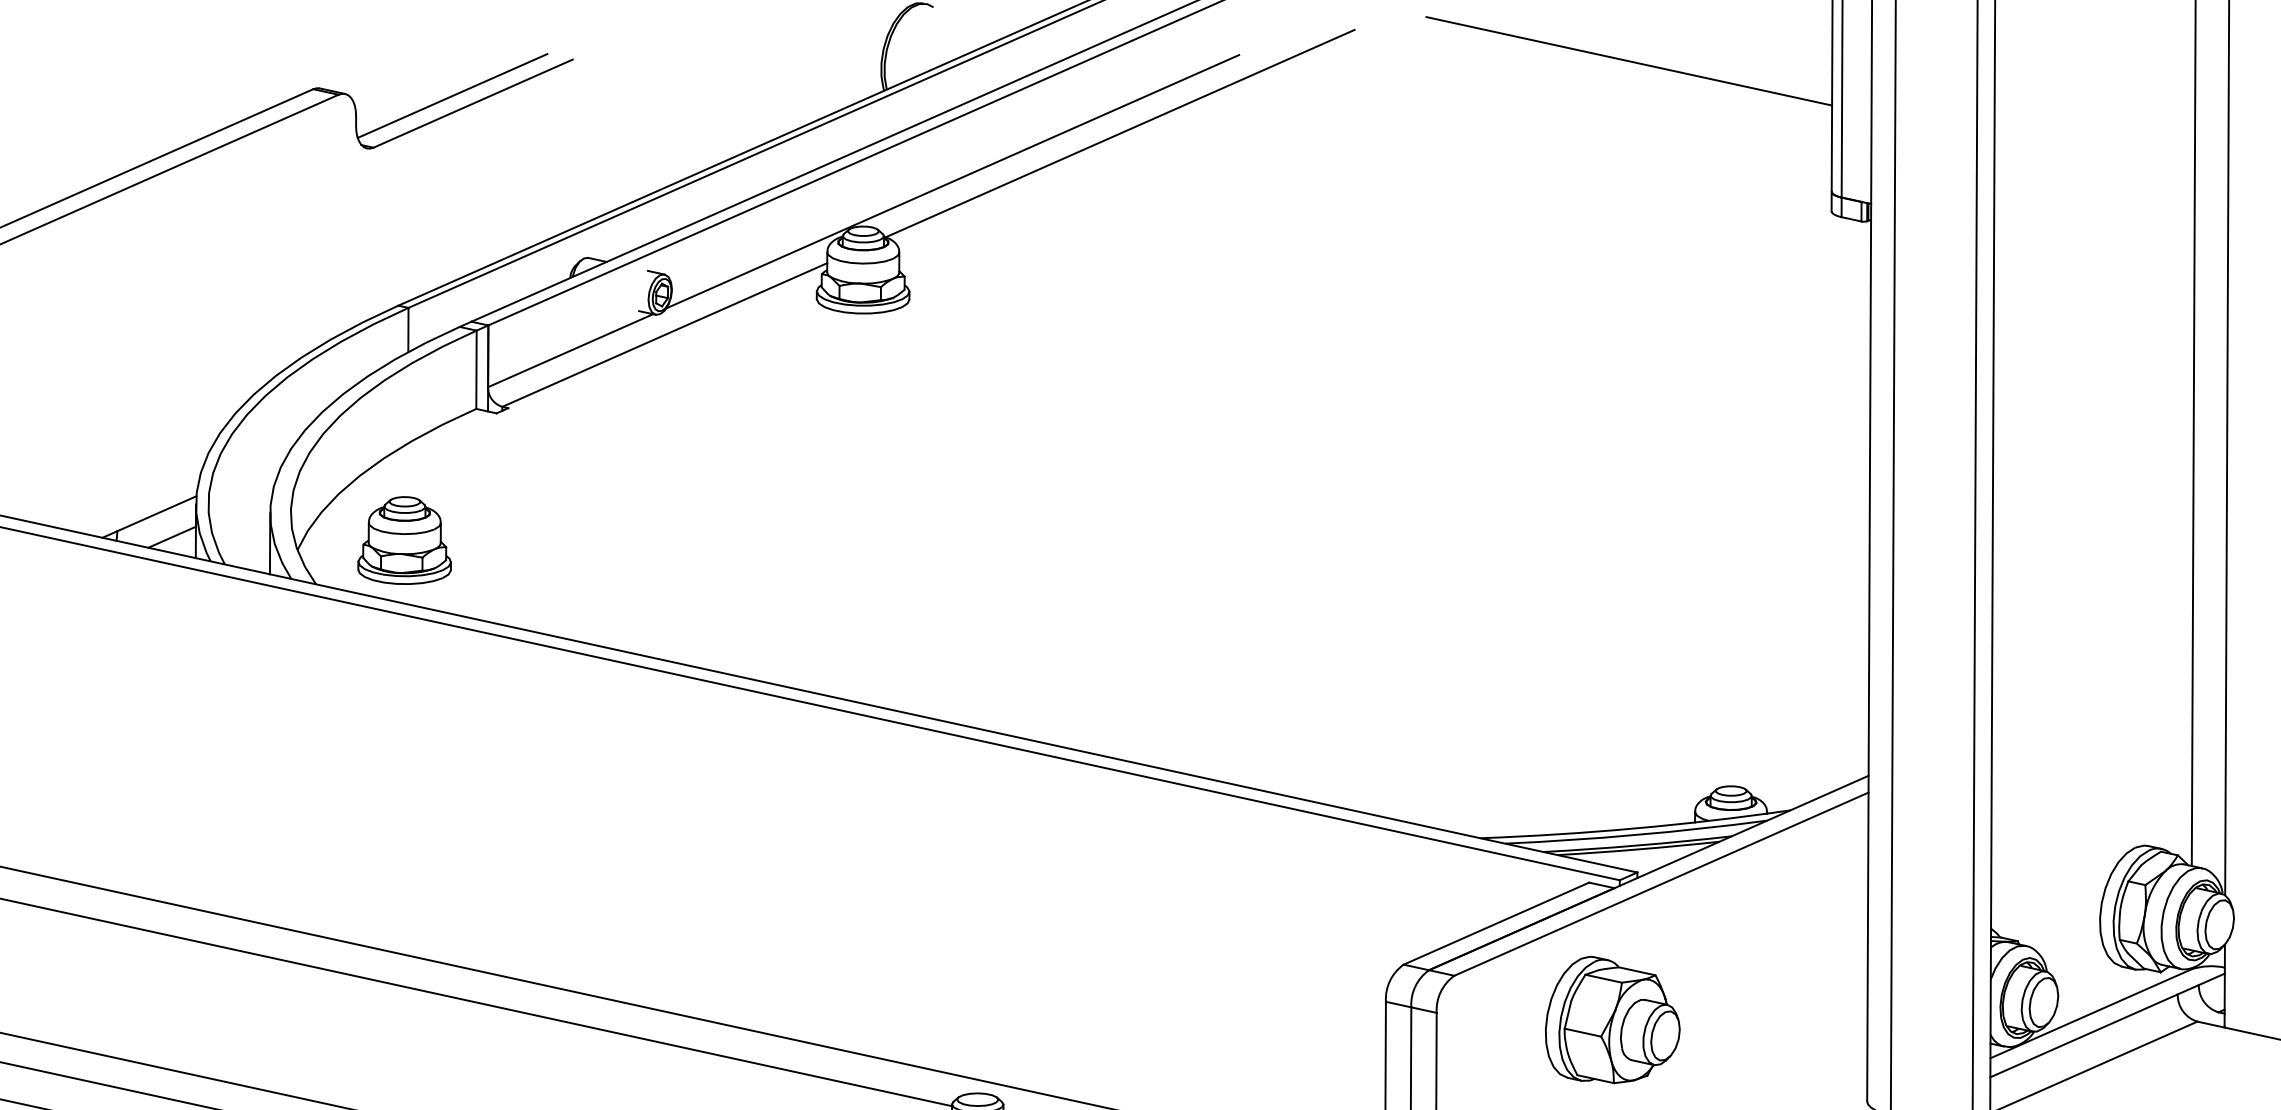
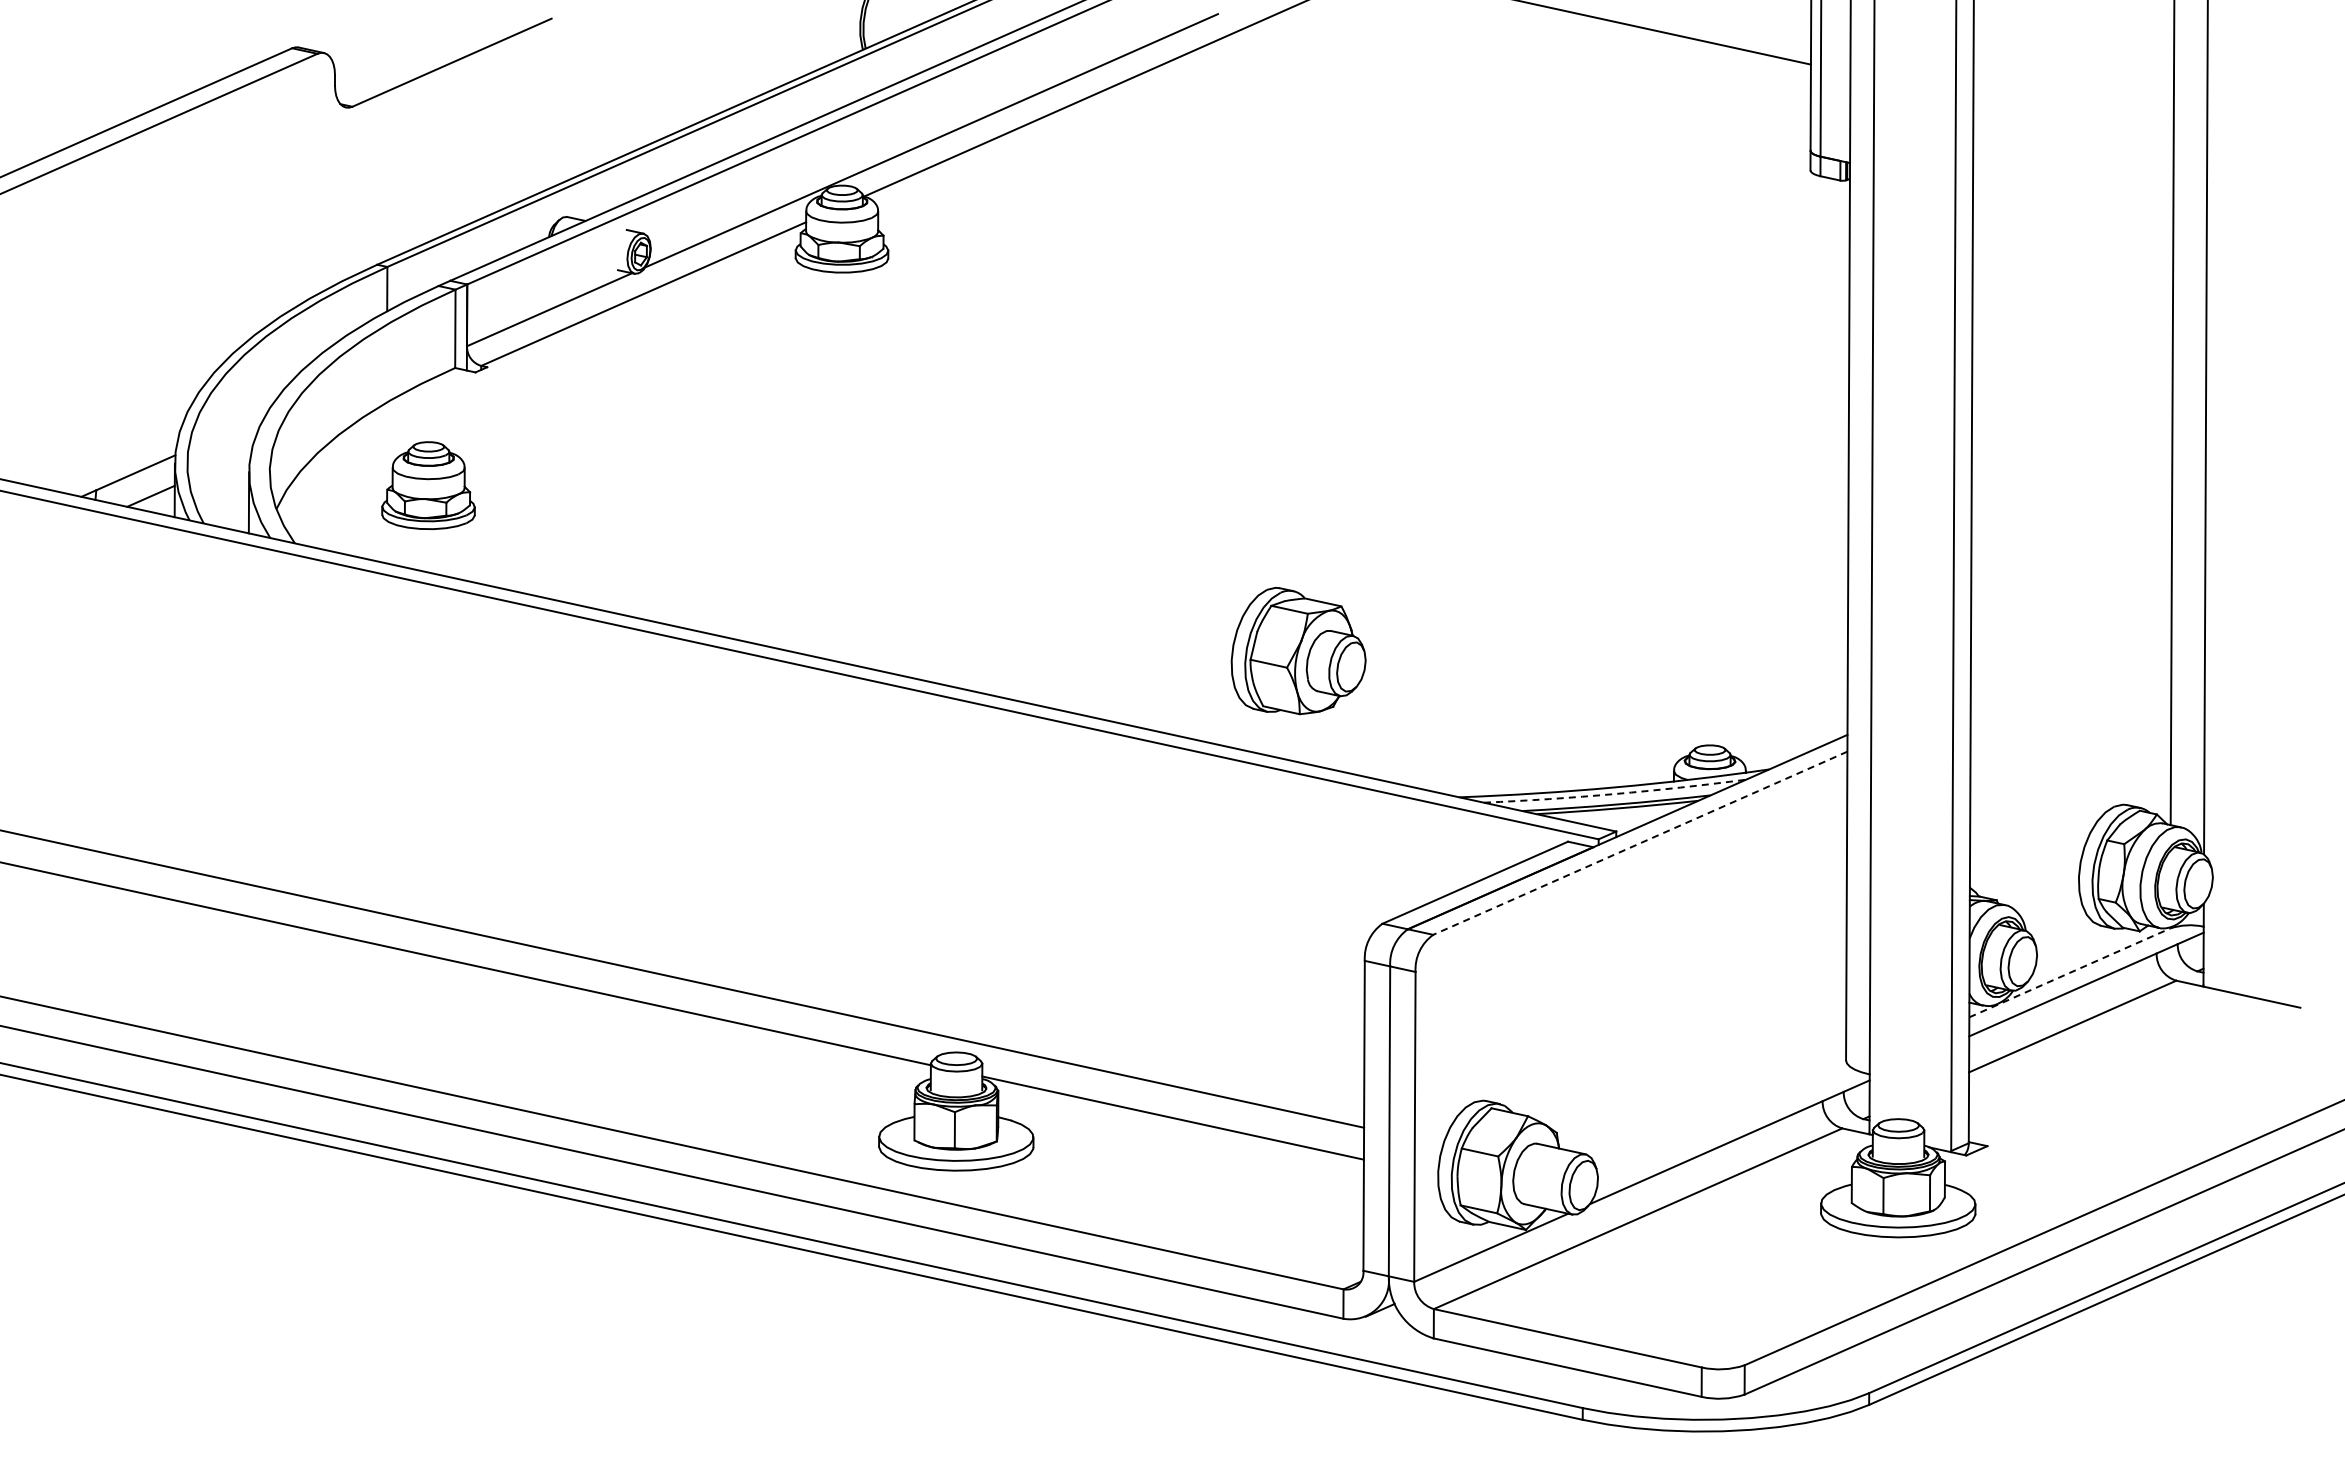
line: (452, 96) -> (431, 55), removed
part: (404, 540) -> (428, 485), moved
arc: (1636, 835) -> (1615, 794), solid -> dashed
line: (1660, 884) -> (1639, 843), solid -> dashed
line: (2090, 1013) -> (2069, 972), solid -> dashed
part: (1612, 1020) -> (1298, 651), moved

